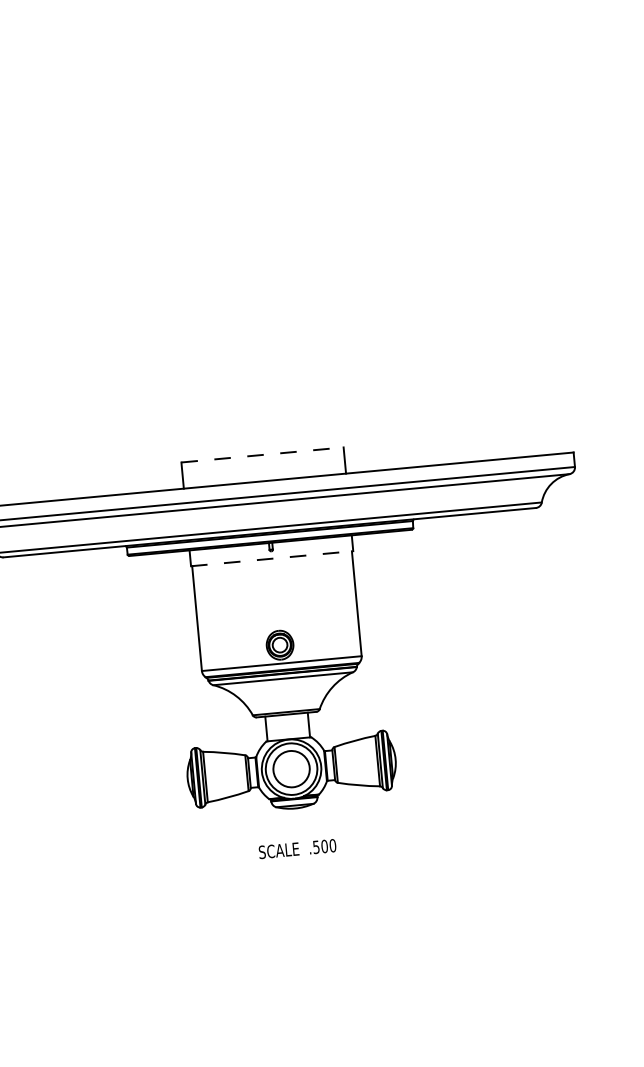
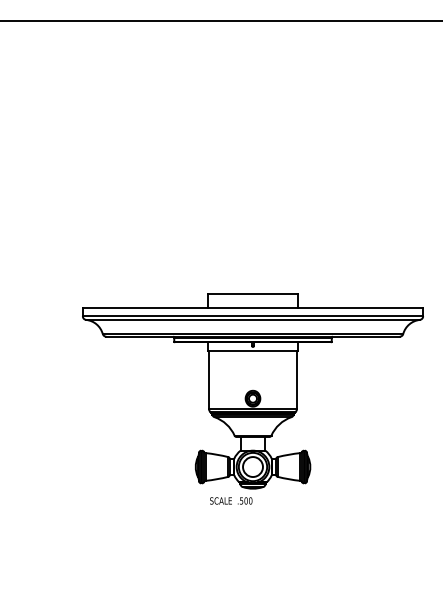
line: (263, 454) -> (253, 293), dashed -> solid
line: (273, 559) -> (253, 351), dashed -> solid
text: (297, 848) -> (231, 500), moved

